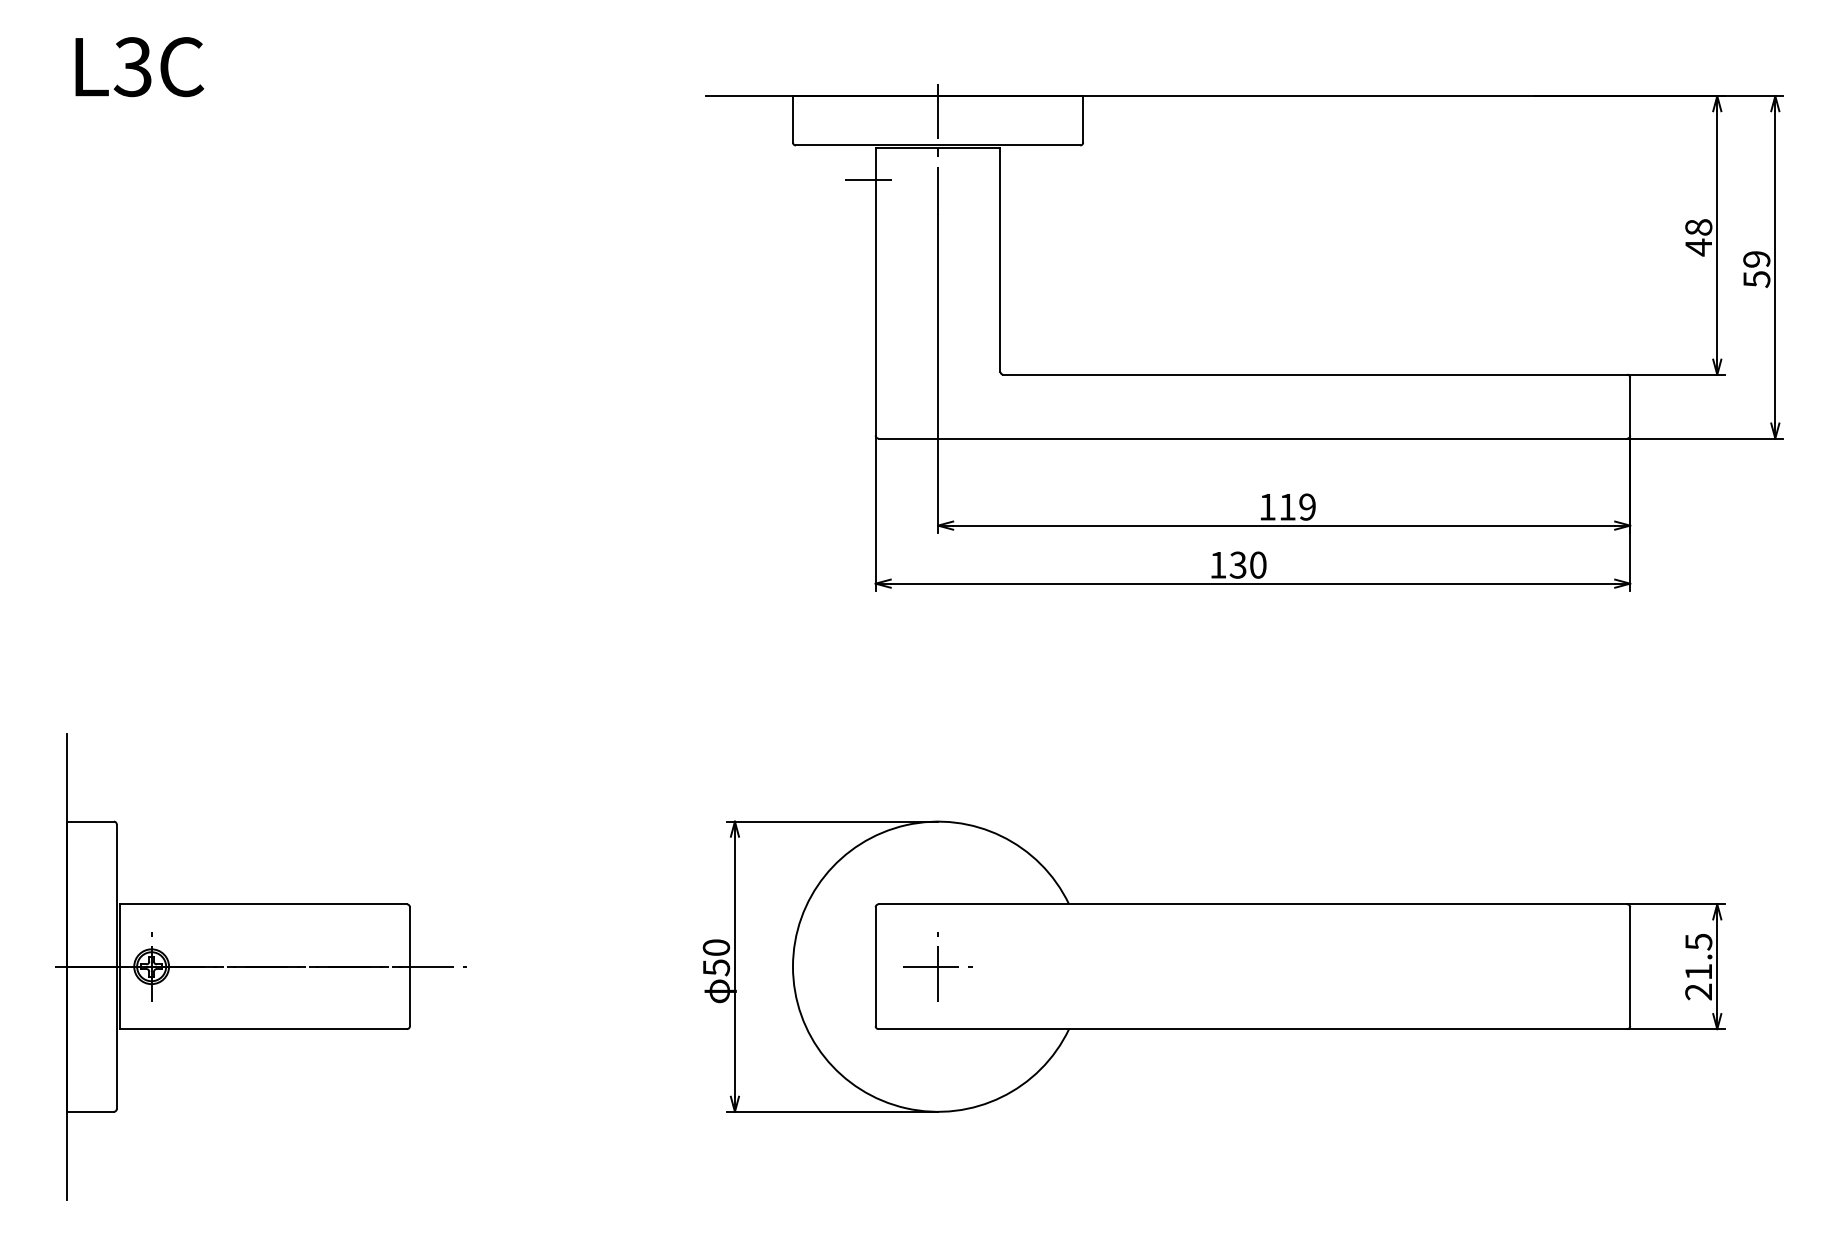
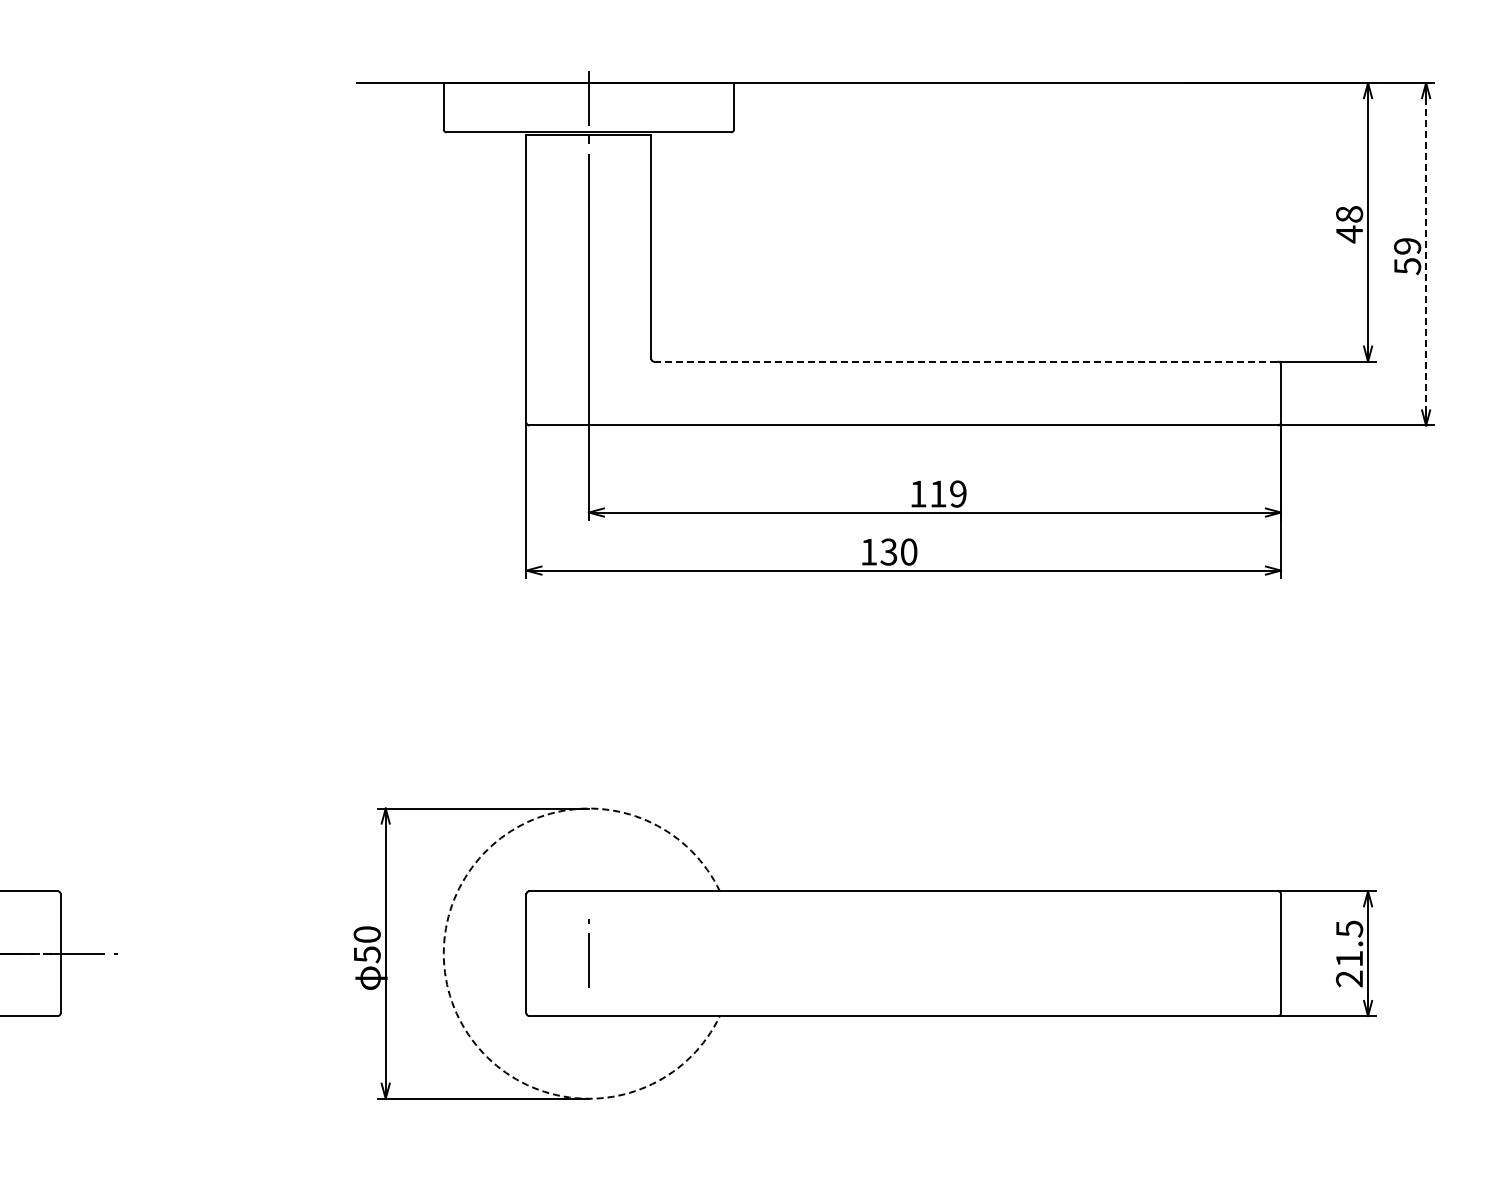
line: (867, 180) -> (518, 167), removed
line: (1775, 267) -> (1426, 254), solid -> dashed
line: (1315, 374) -> (966, 361), solid -> dashed
arc: (792, 966) -> (443, 953), solid -> dashed
line: (937, 966) -> (588, 953), removed

